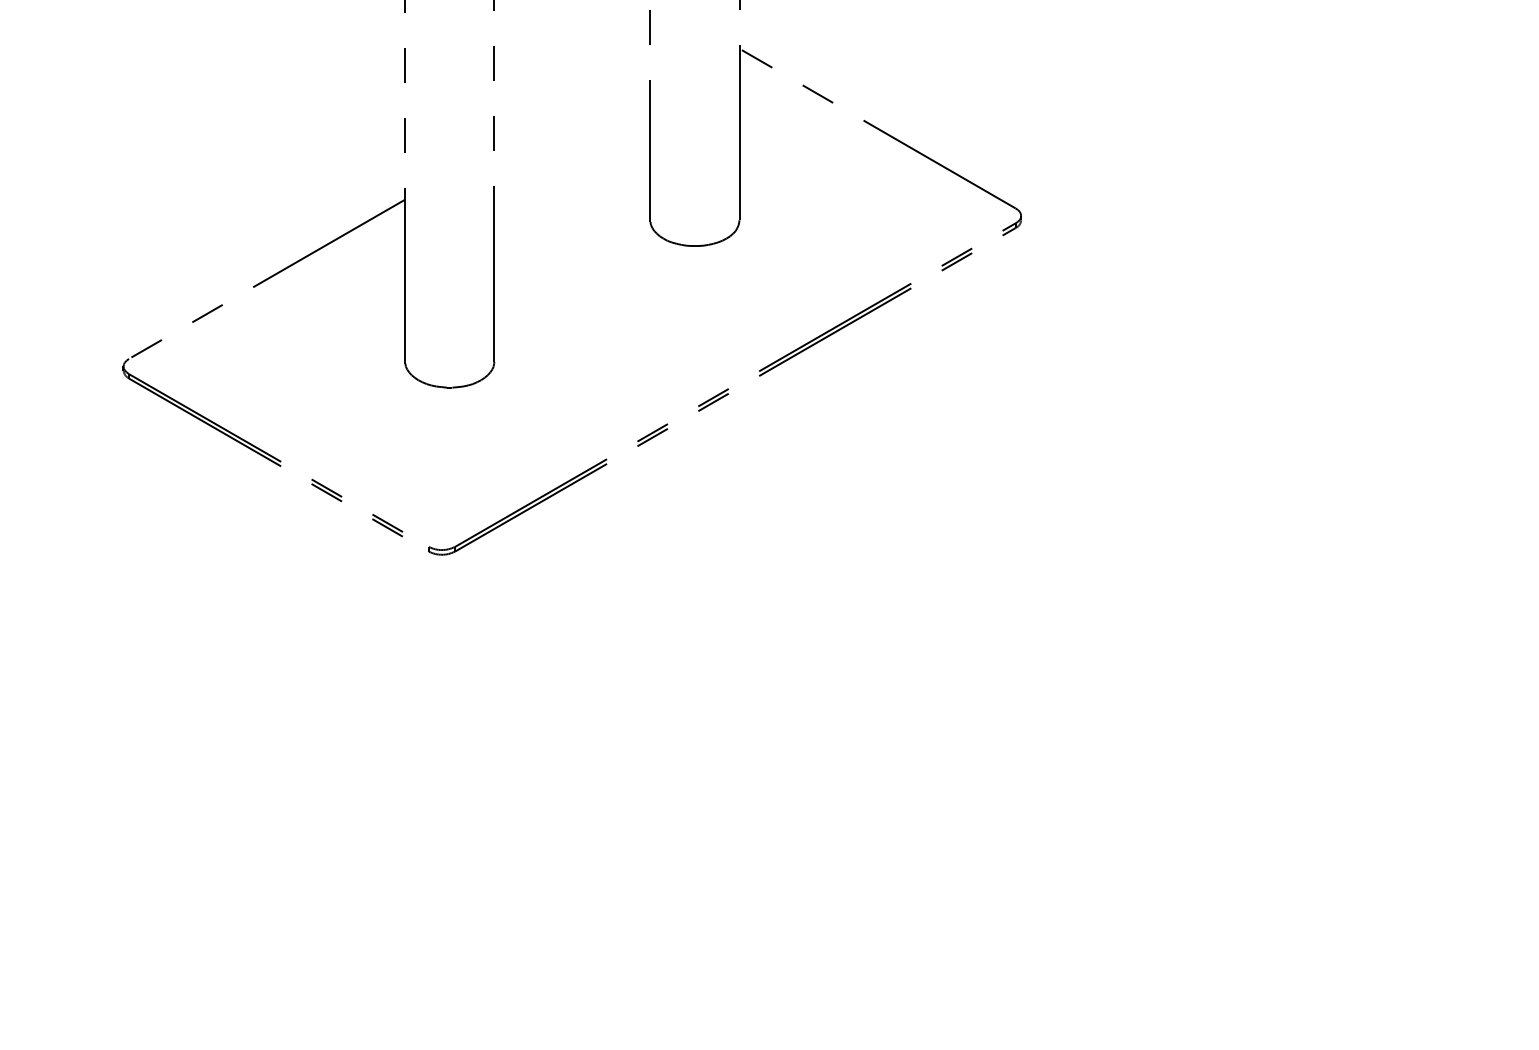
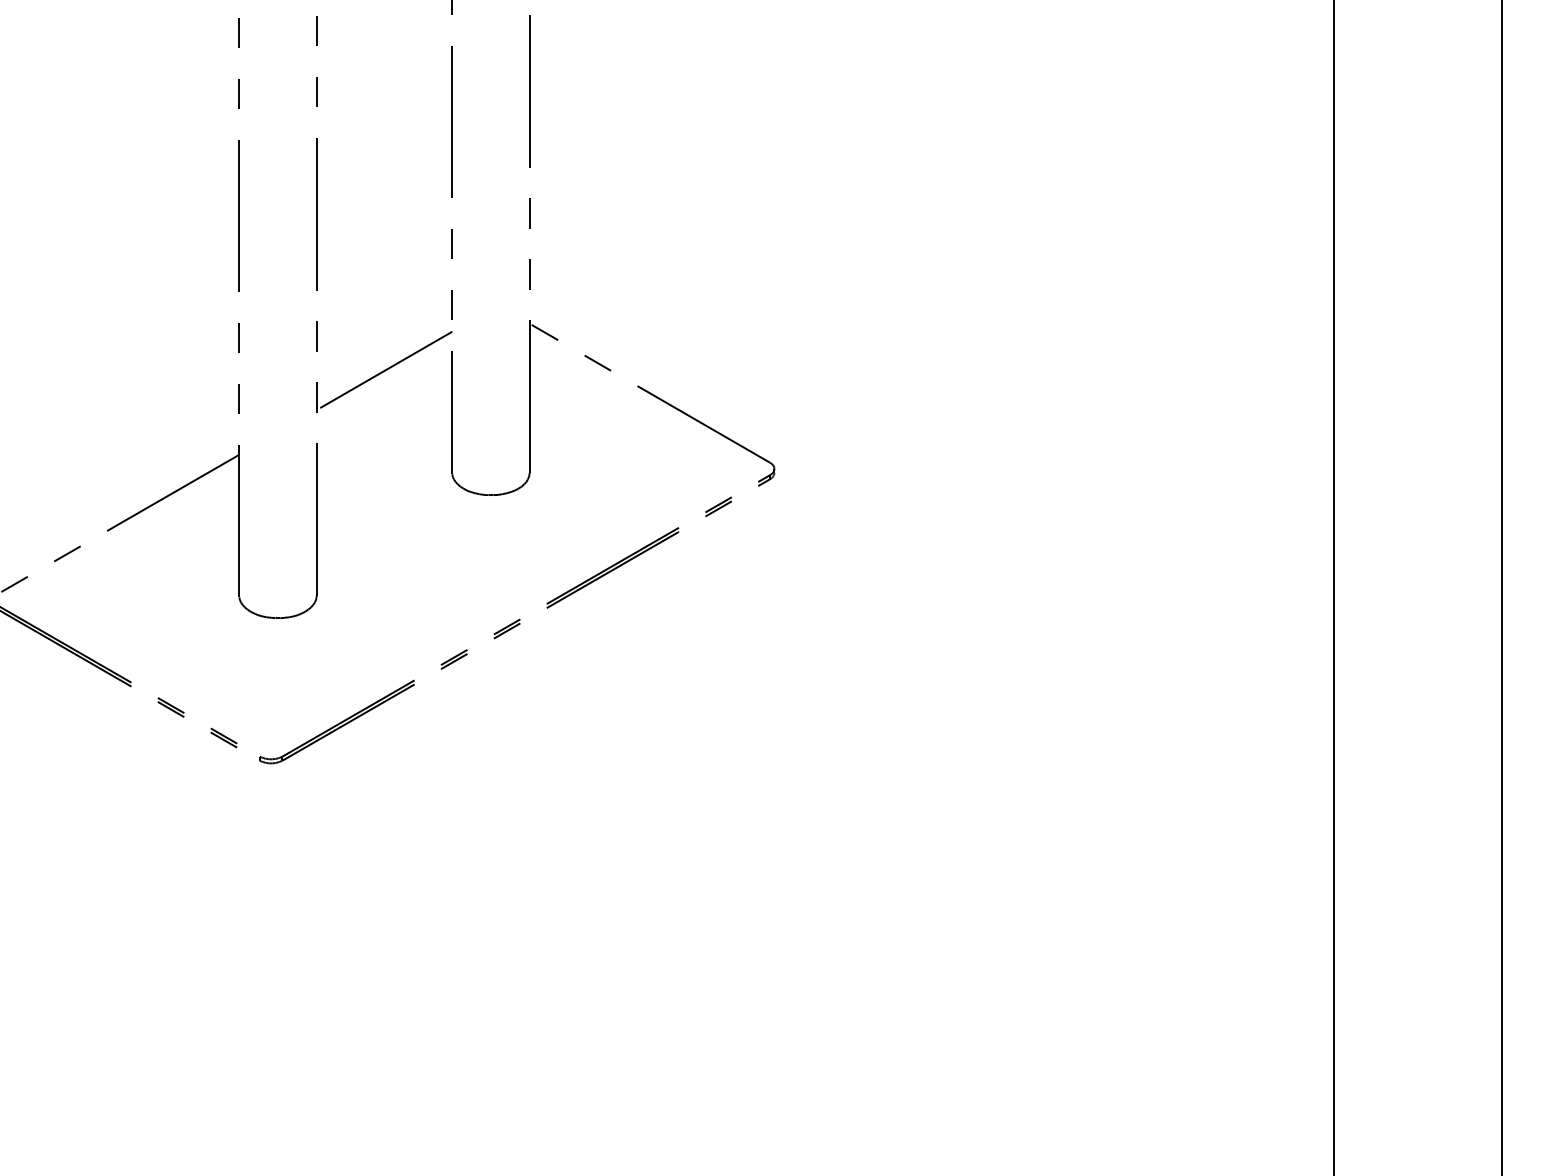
line: (572, 102) -> (384, 370), added

